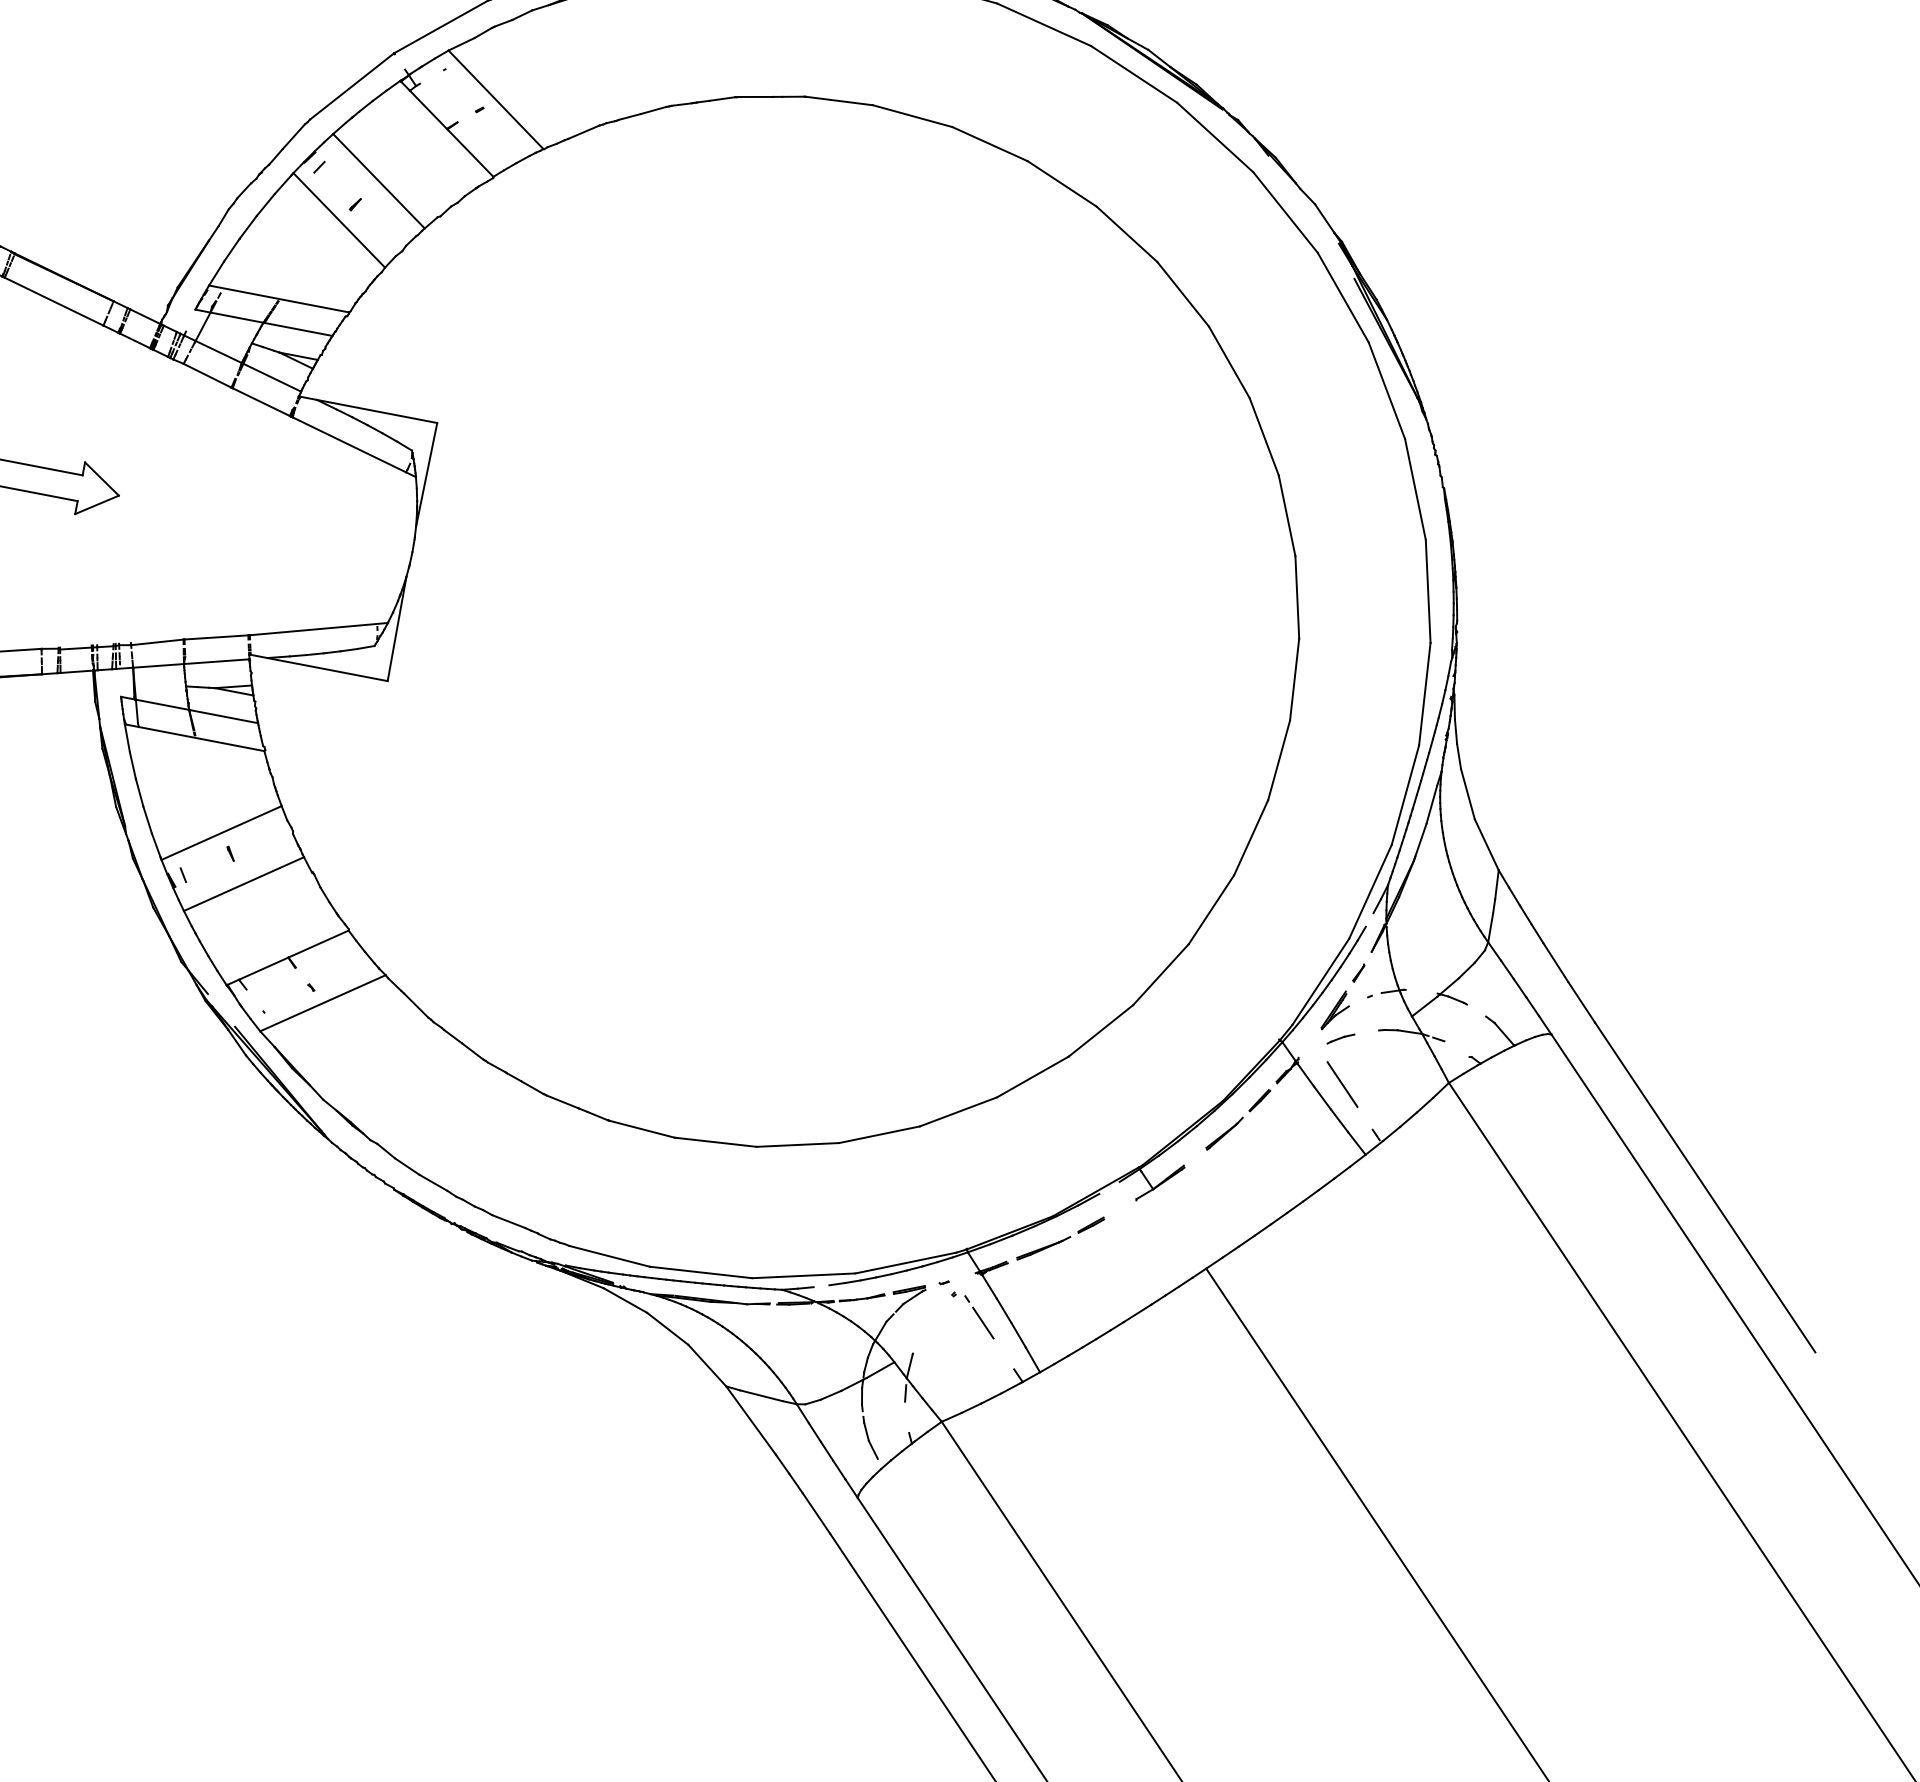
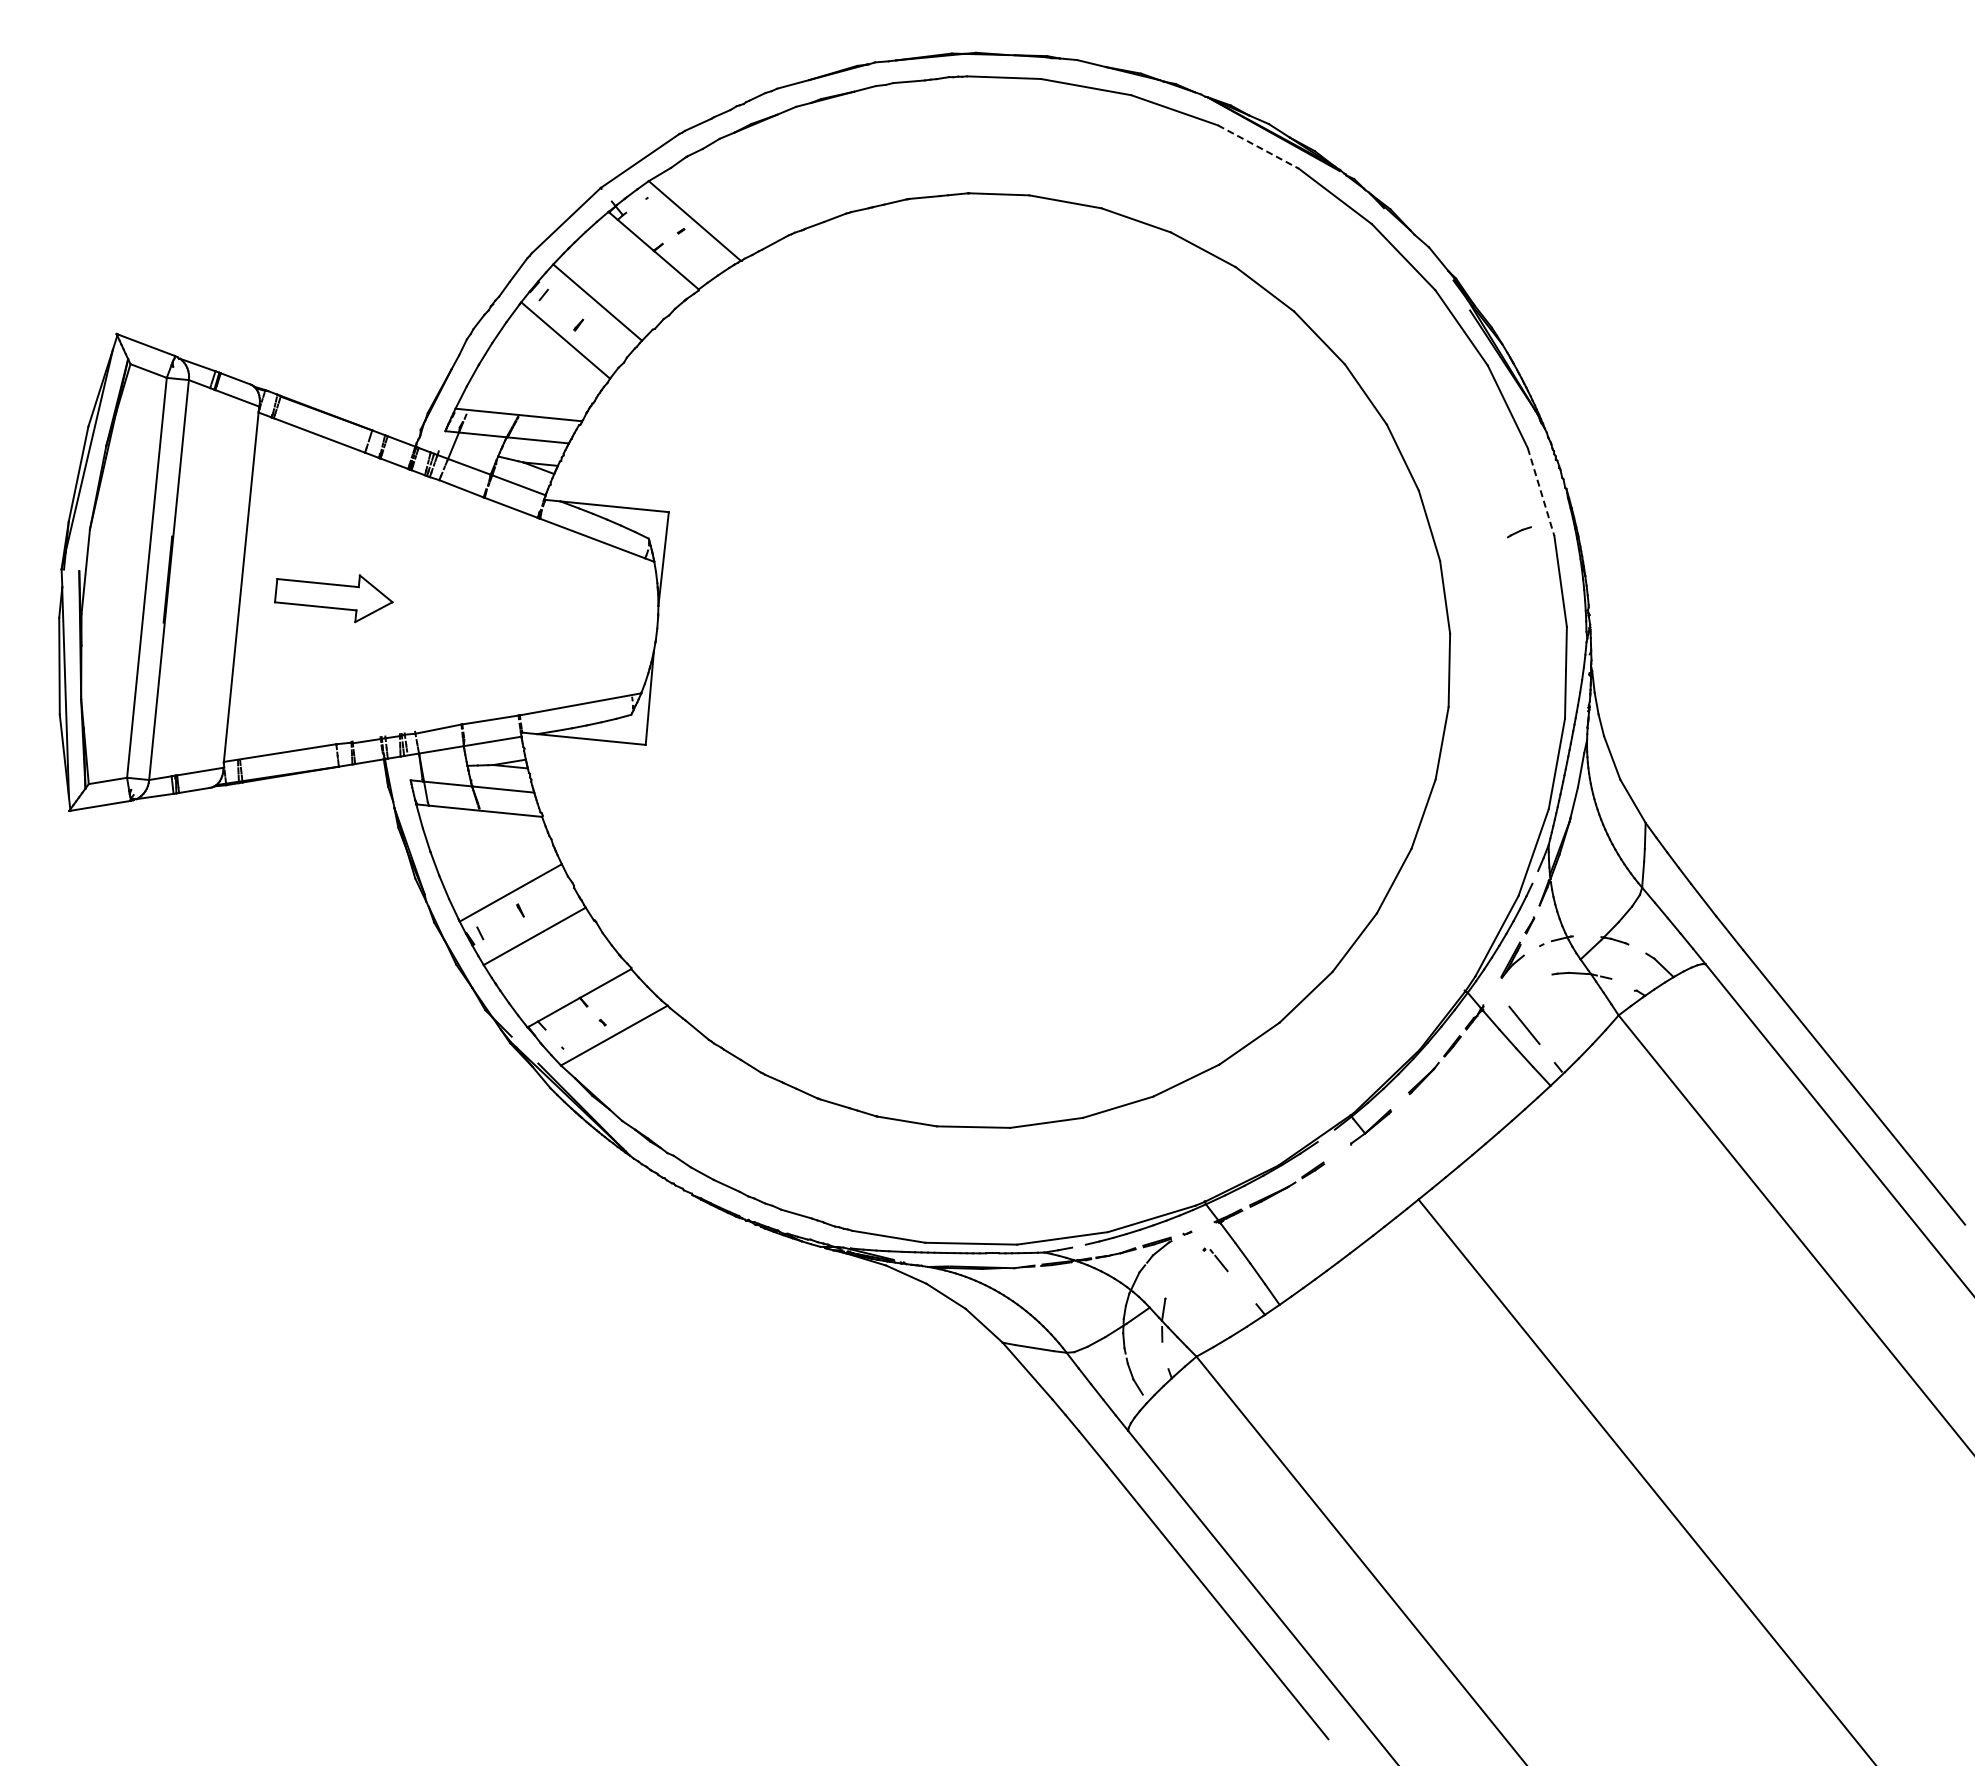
line: (1134, 73) -> (1258, 146), solid -> dashed
line: (1415, 489) -> (1541, 492), solid -> dashed
part: (1341, 1039) -> (1519, 532), moved
part: (972, 1315) -> (1215, 1259), size x0.6

